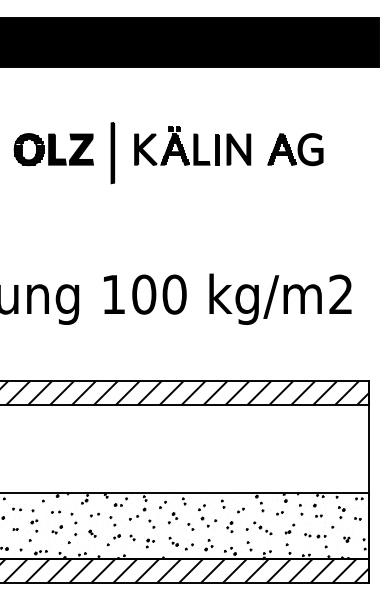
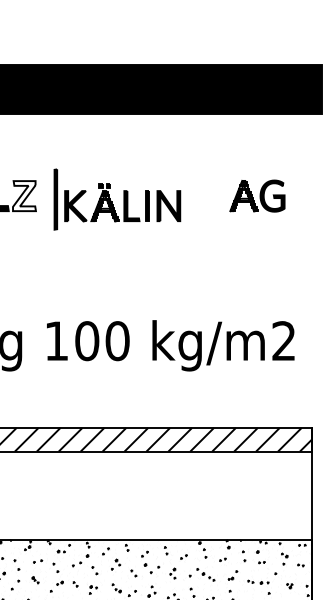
part: (192, 145) -> (122, 202), moved
fill: (81, 149) -> (24, 196), removed
part: (295, 149) -> (257, 196), moved

